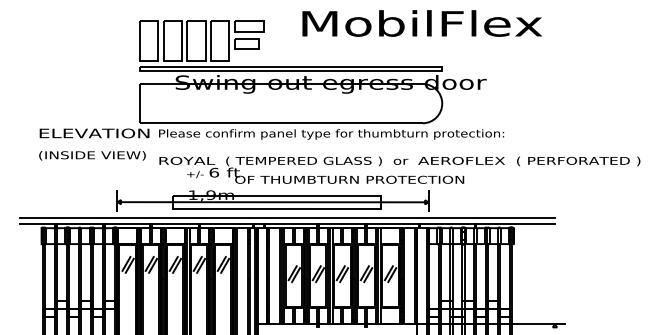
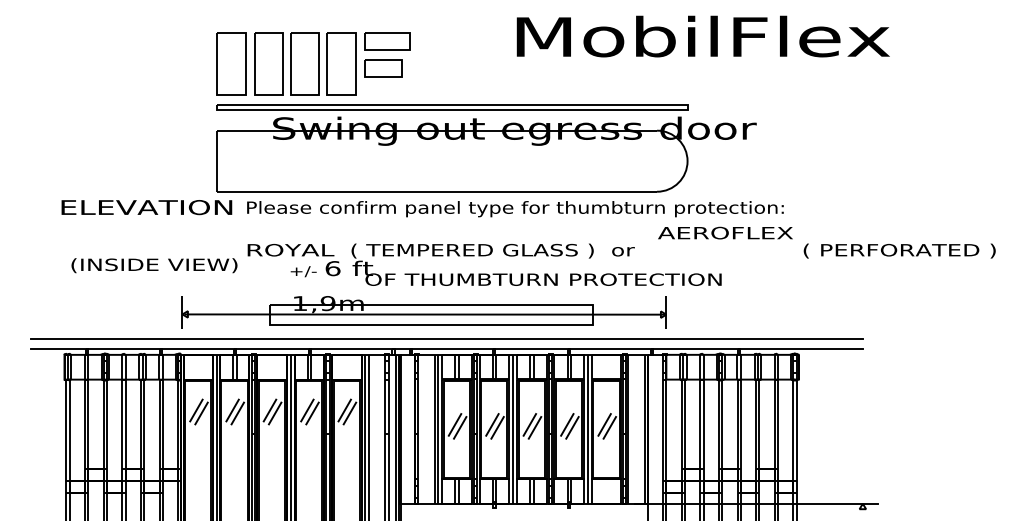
text: (422, 23) -> (703, 36), moved
text: (92, 155) -> (154, 265), moved
text: (461, 160) -> (725, 232), moved

